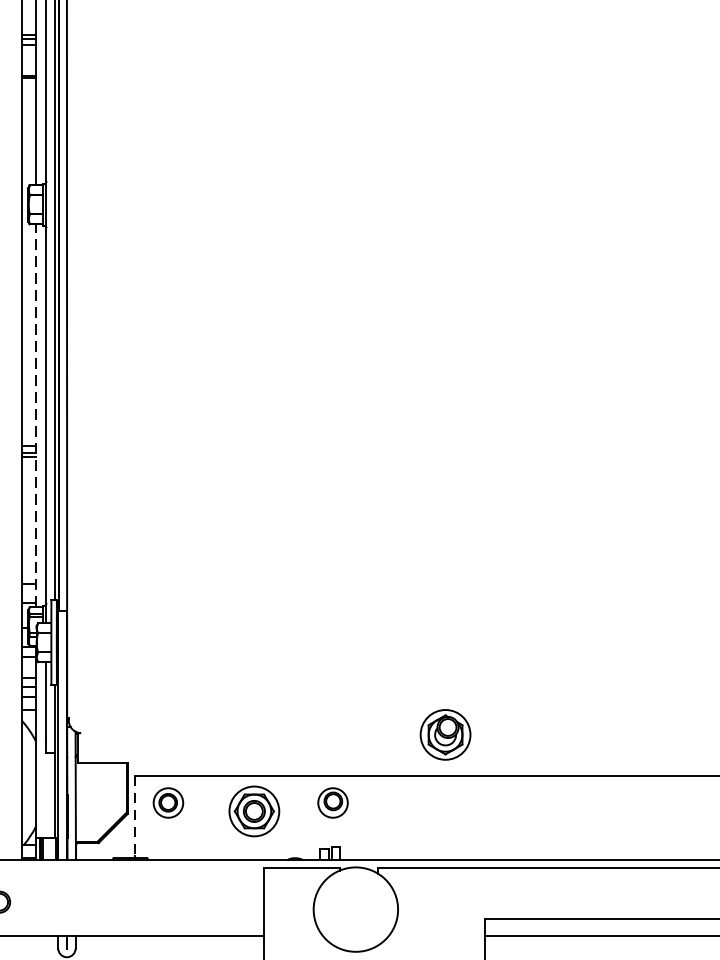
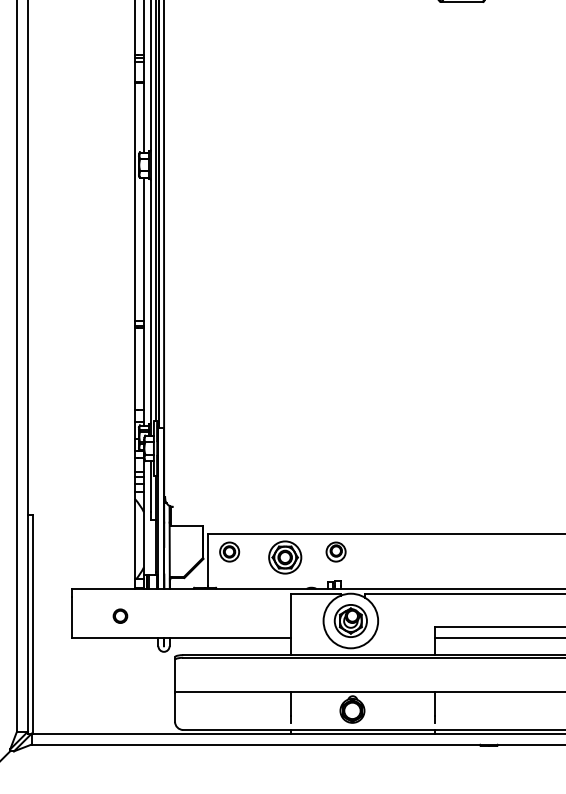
line: (35, 415) -> (143, 301), dashed -> solid
part: (444, 734) -> (350, 620), moved
line: (135, 816) -> (208, 560), dashed -> solid

